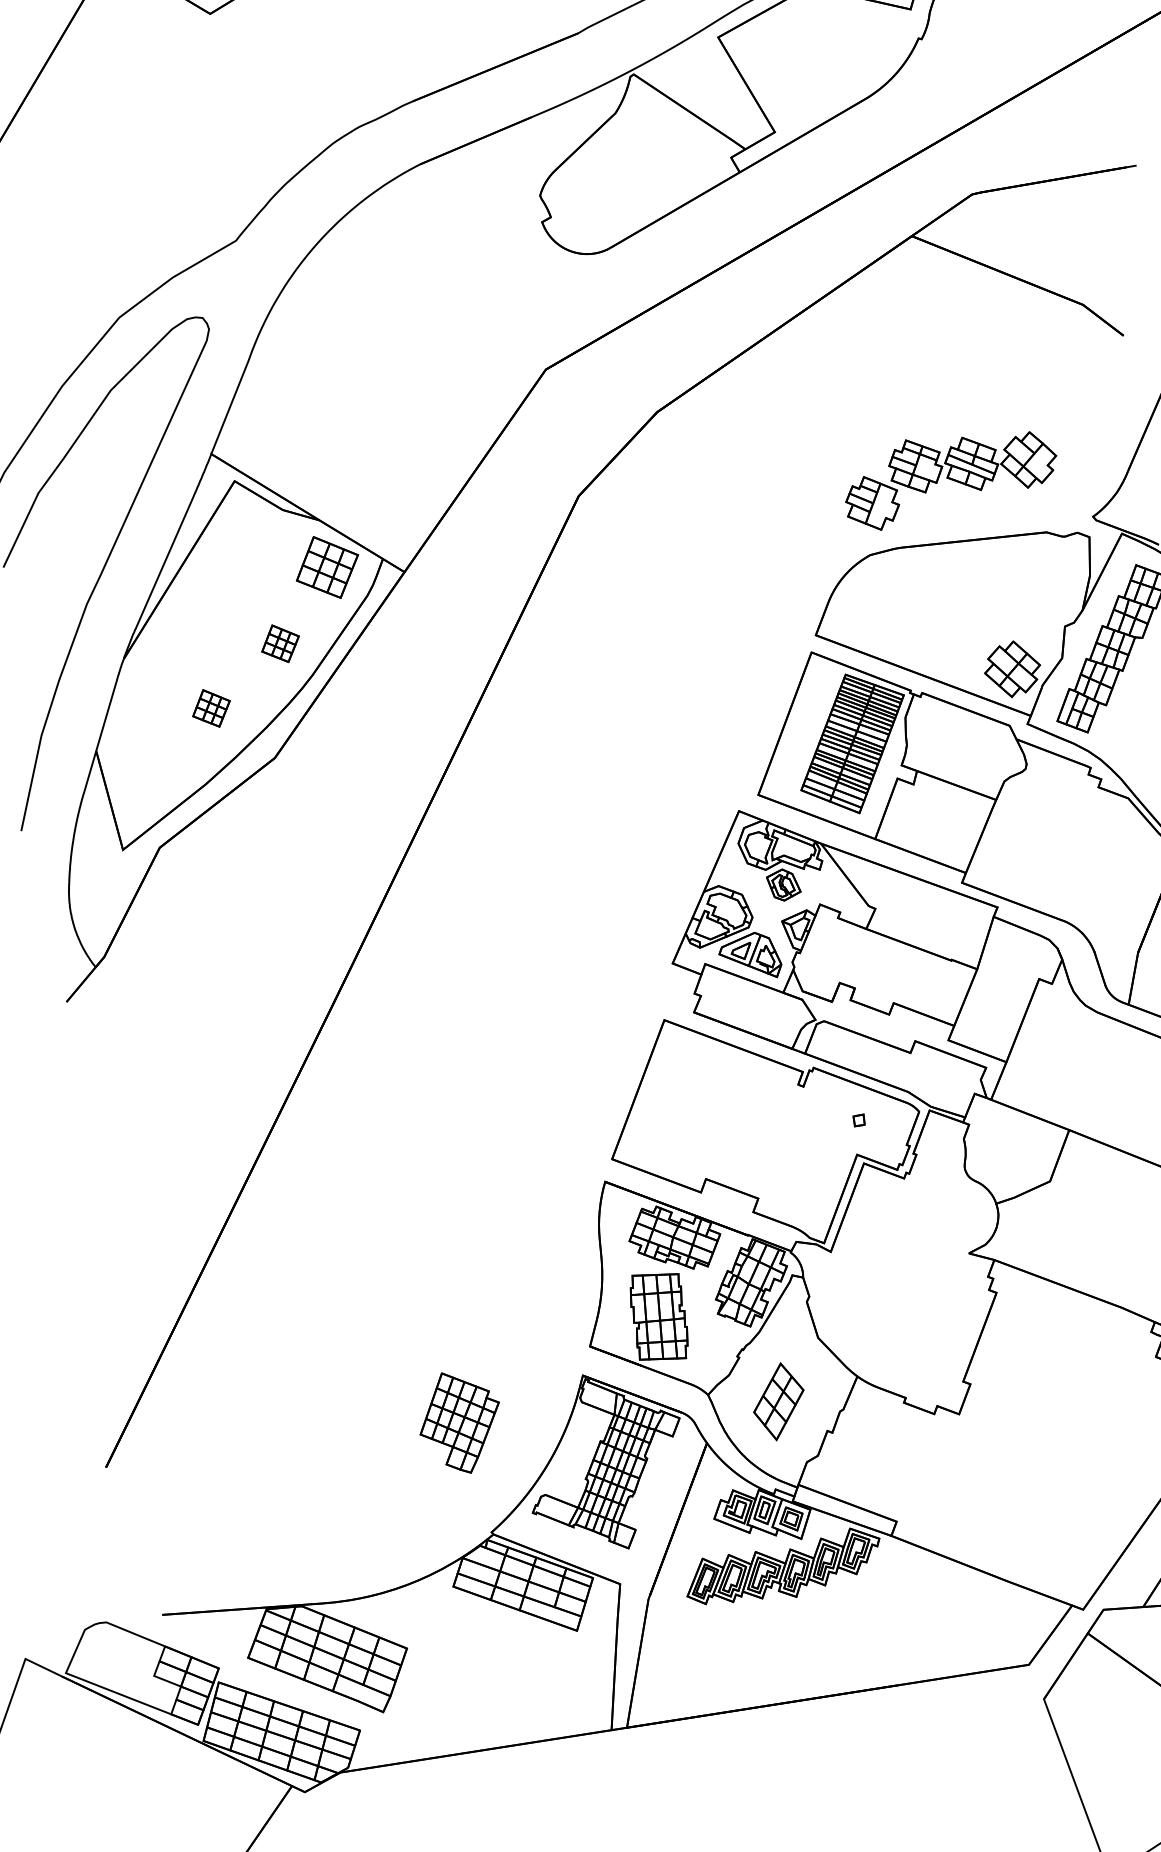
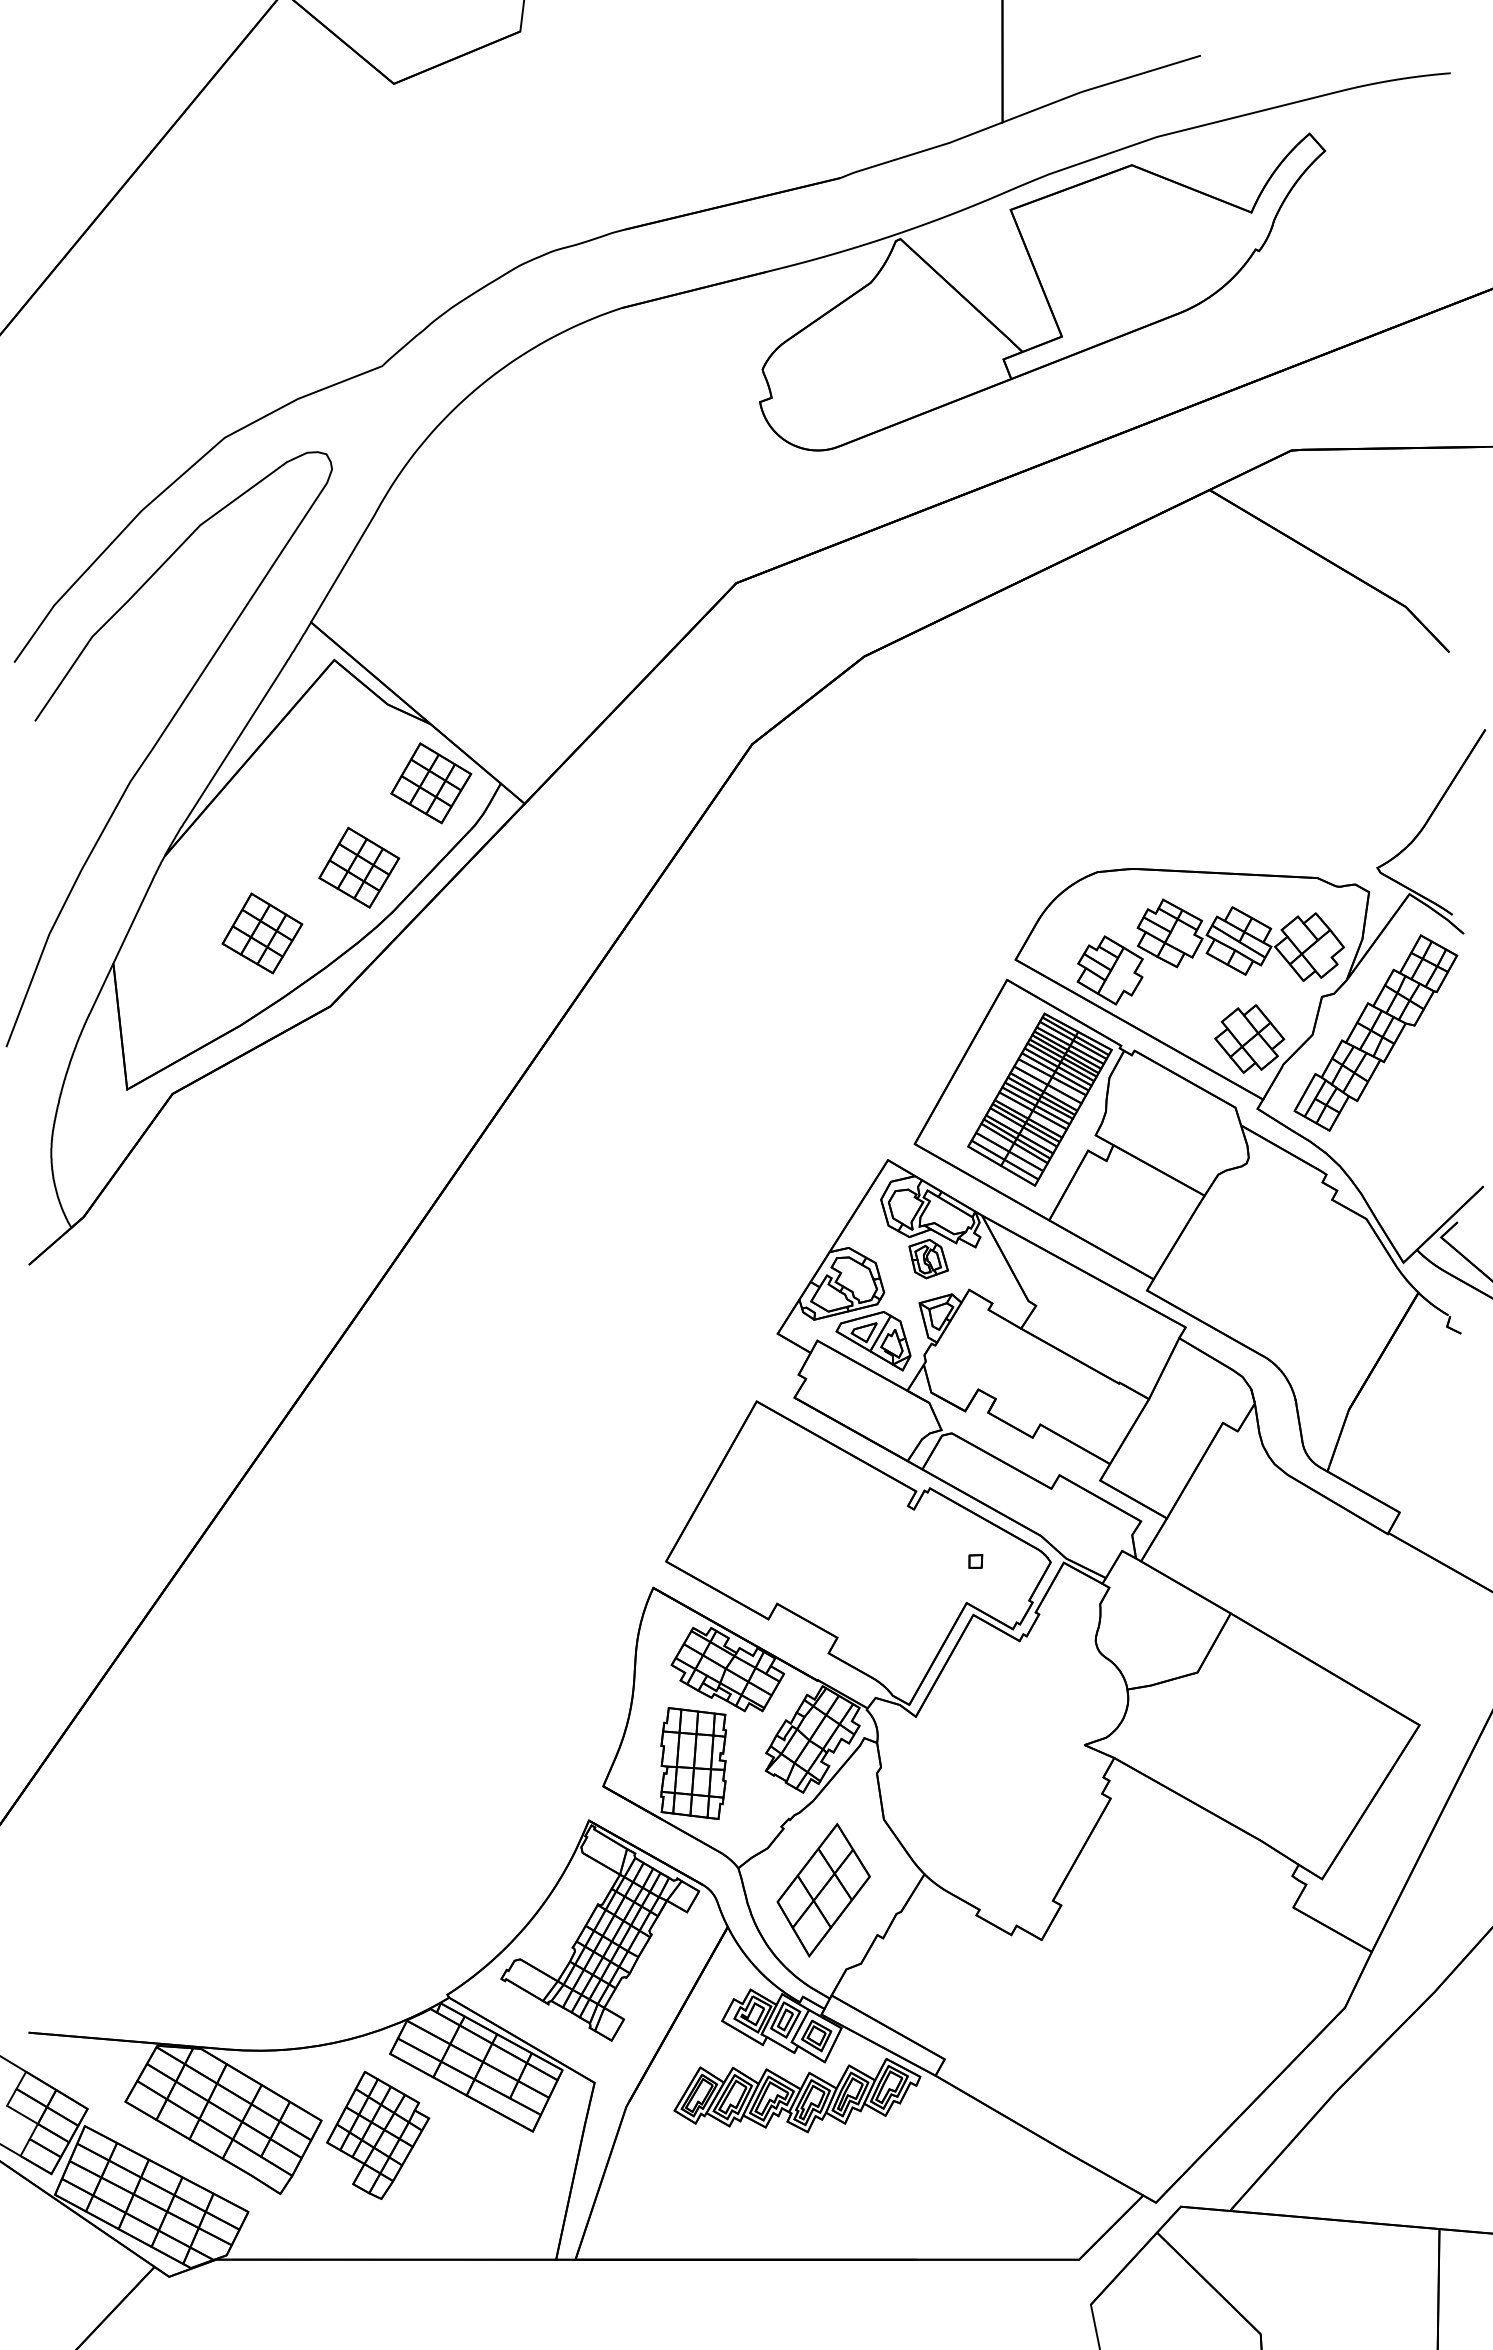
part: (950, 475) -> (1210, 951), moved
part: (280, 643) -> (359, 867), size x1.67
part: (211, 708) -> (262, 933), size x1.67
part: (778, 1401) -> (823, 1889), size x1.43
part: (460, 1421) -> (378, 2134), moved

